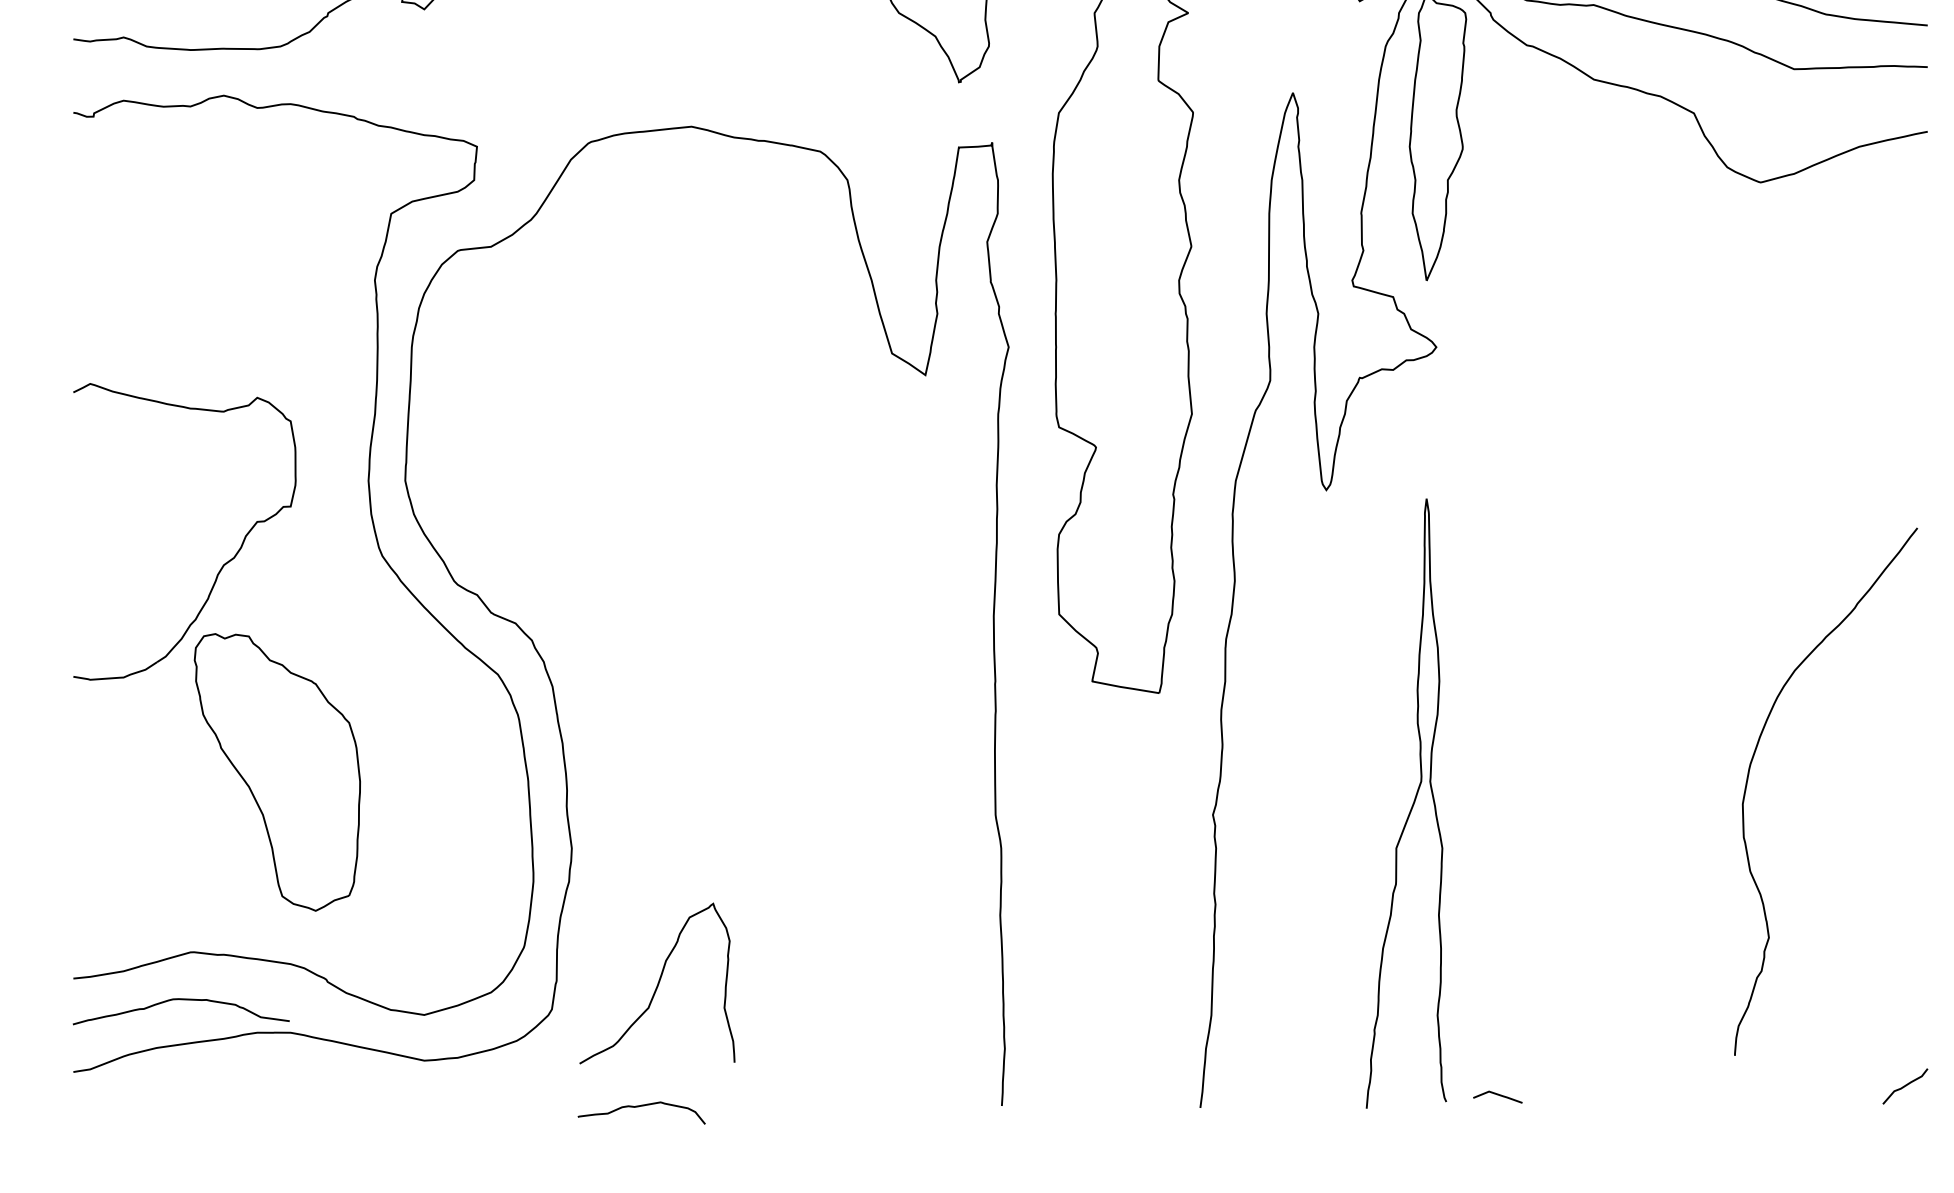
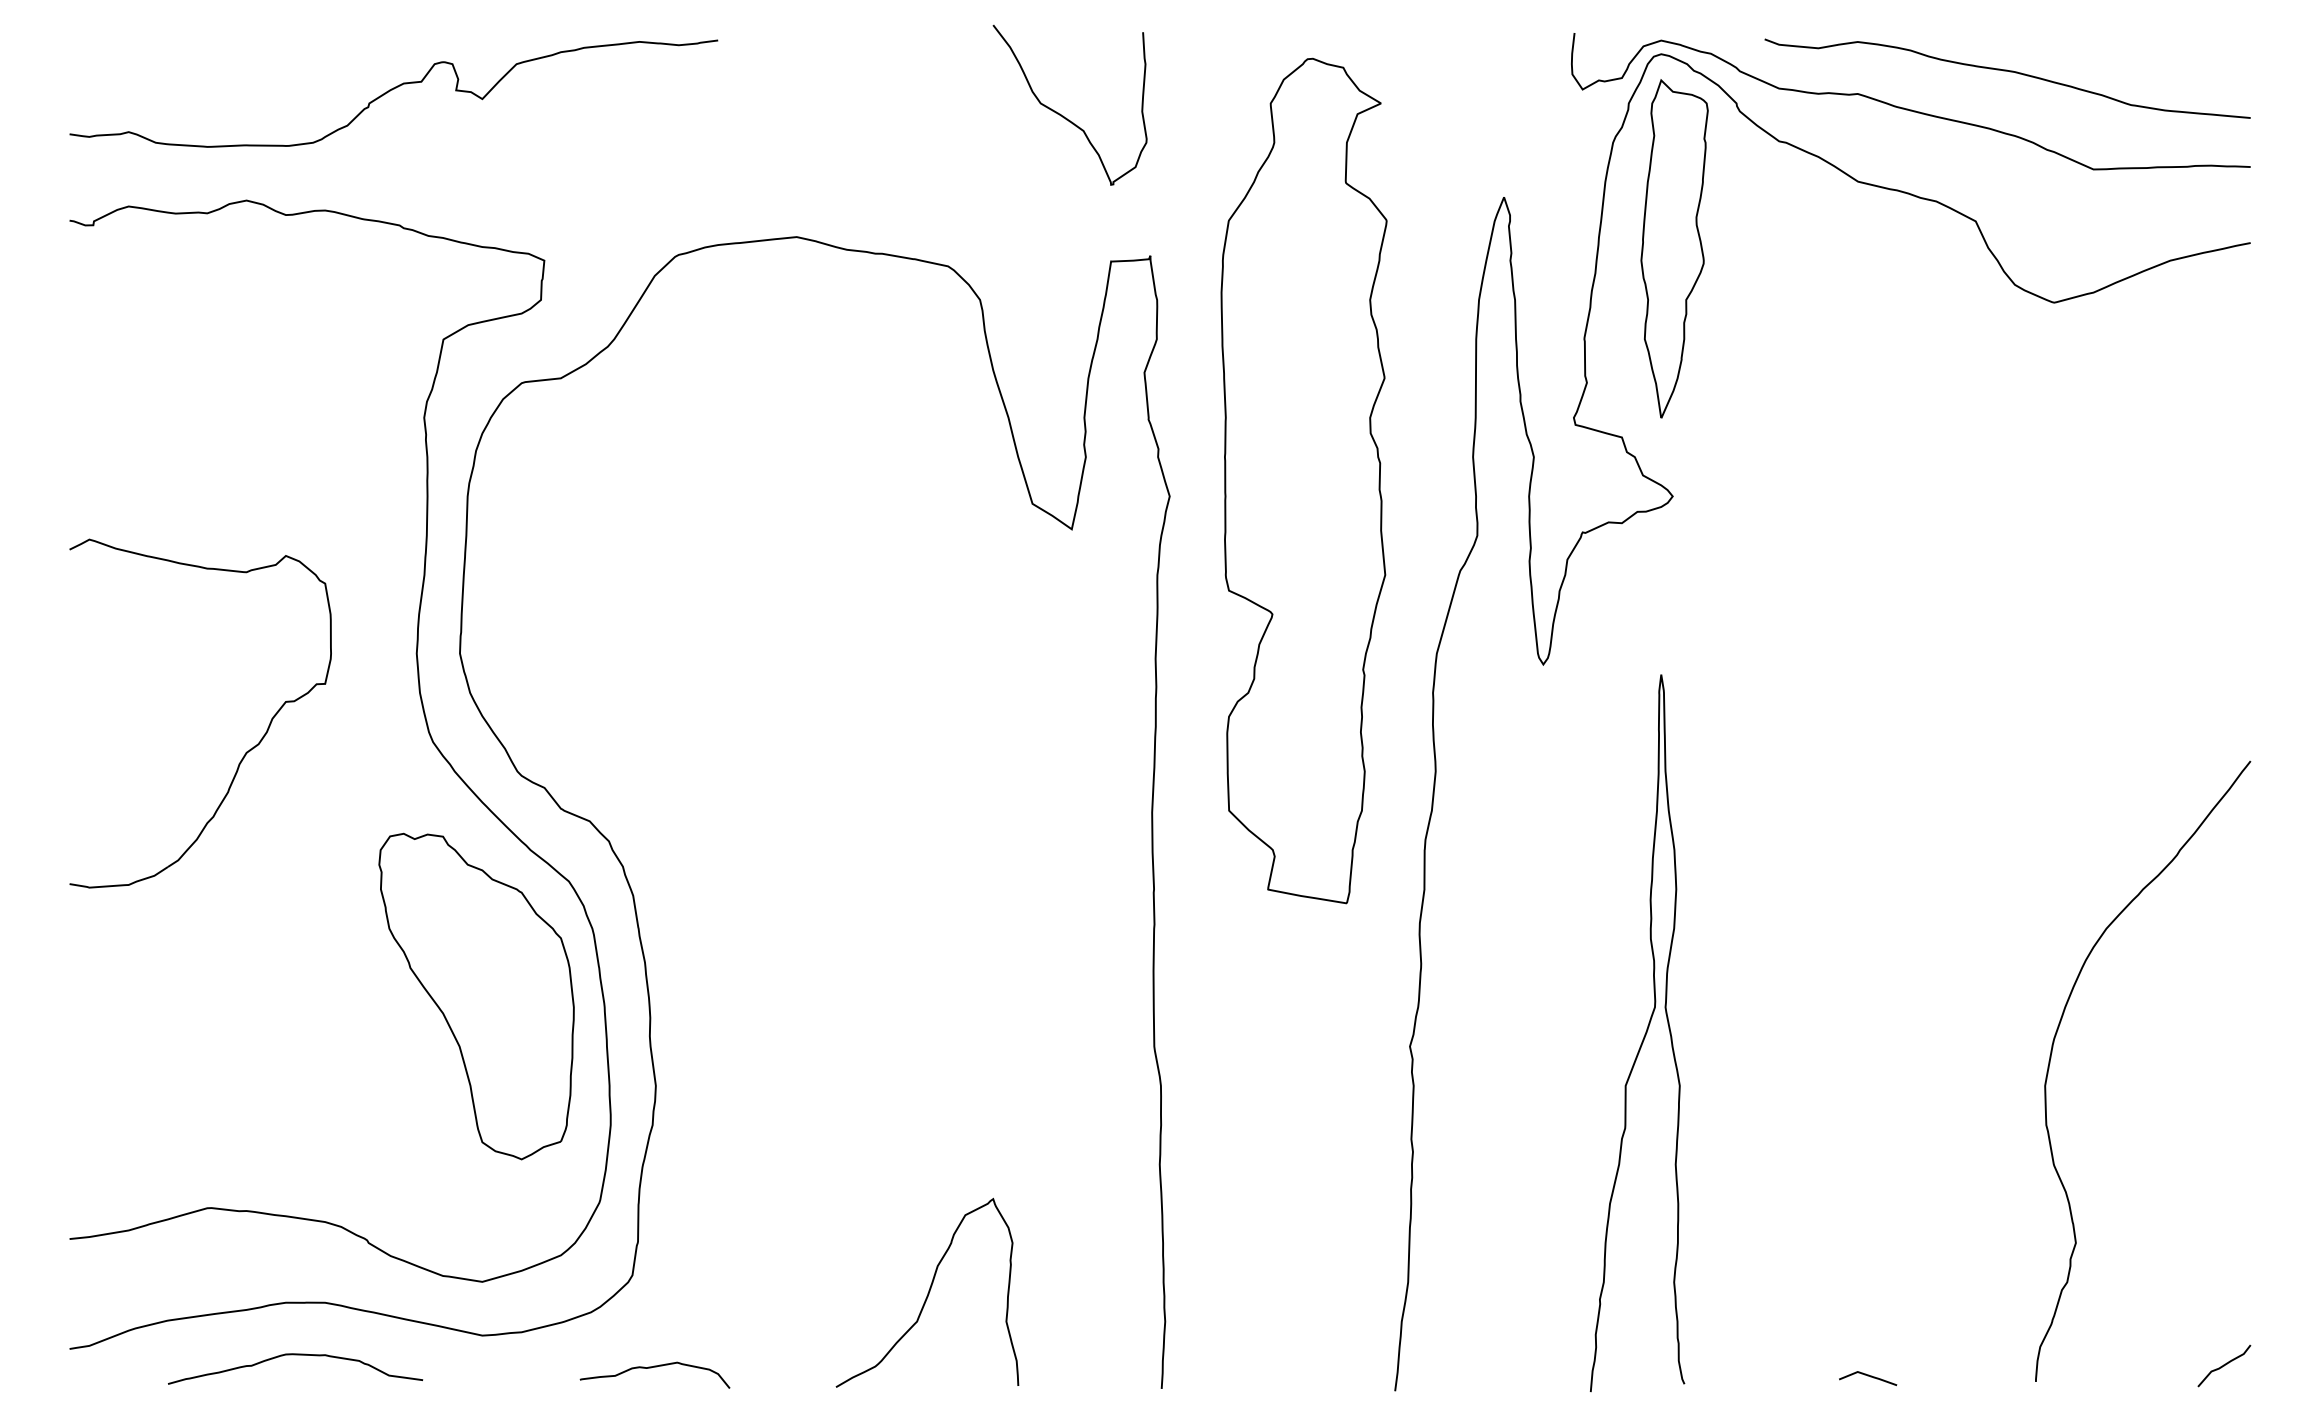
part: (277, 772) -> (476, 996), moved
curve: (1749, 776) -> (2052, 1053), moved
curve: (658, 983) -> (928, 1292), moved
curve: (181, 1000) -> (295, 1355), moved
line: (1498, 1095) -> (1868, 1376), moved
curve: (638, 1107) -> (651, 1368), moved

